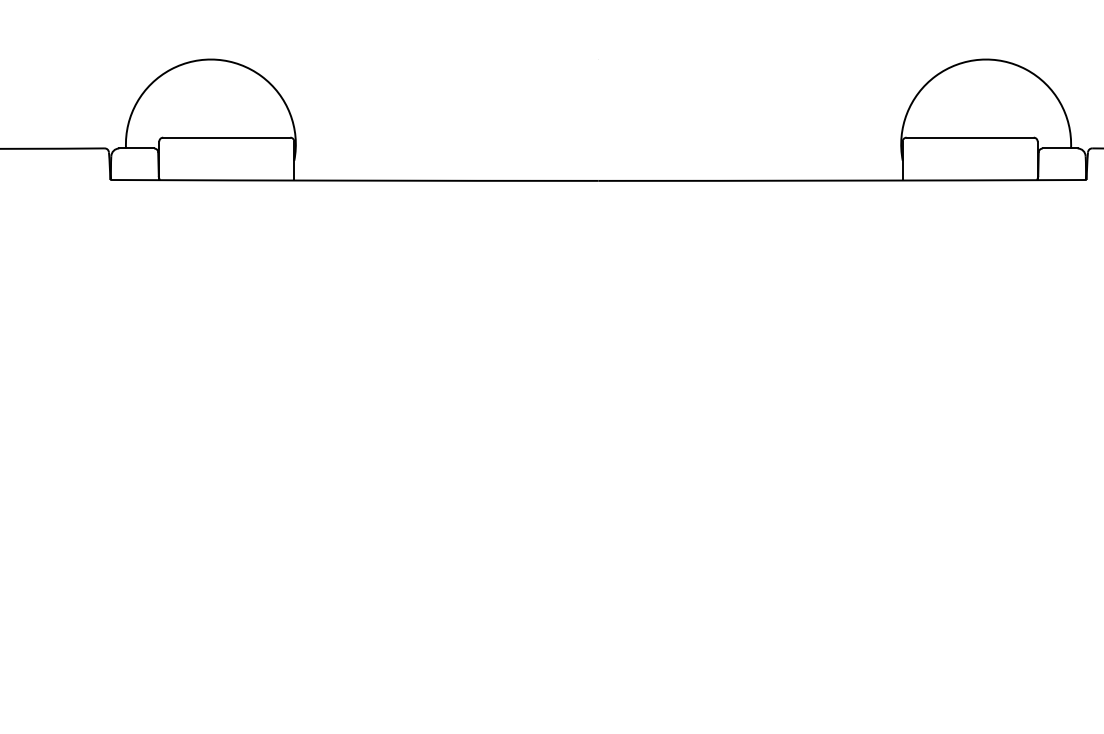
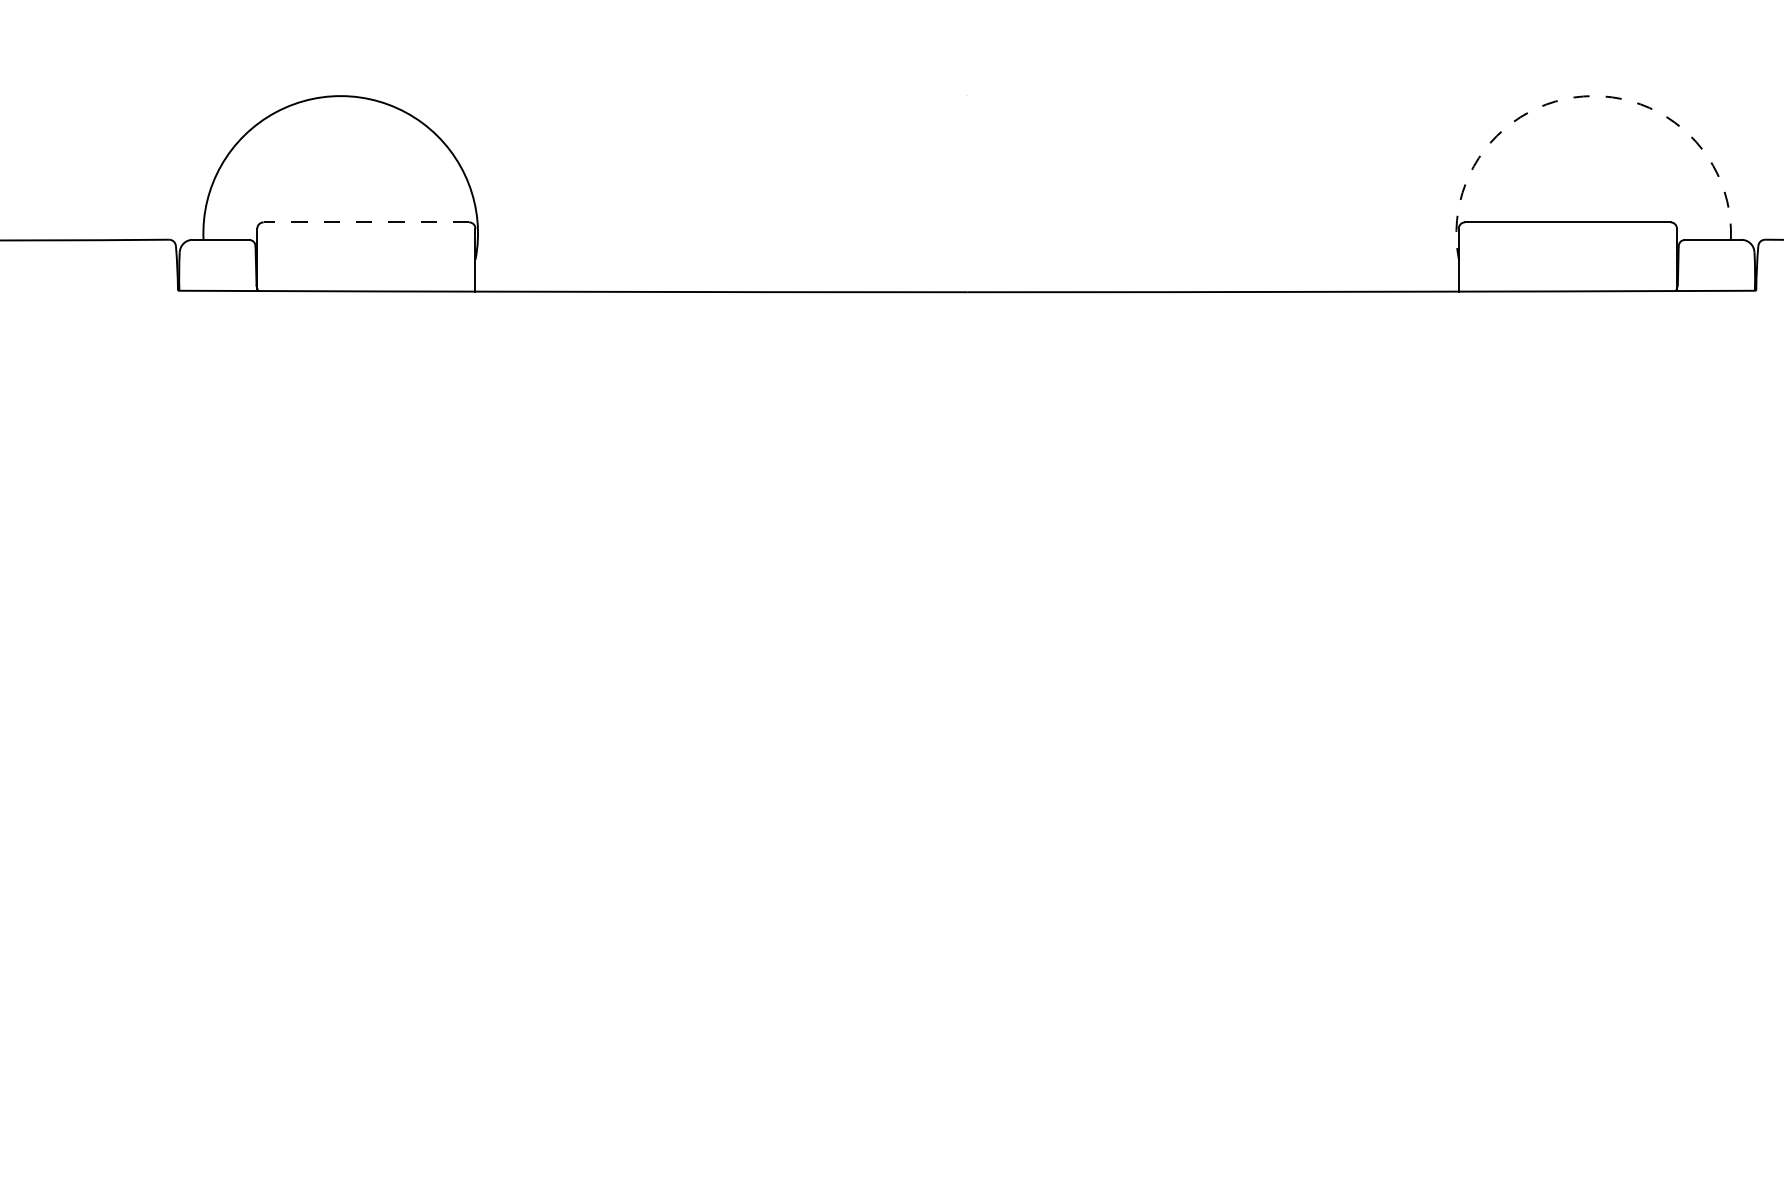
arc: (979, 59) -> (1582, 96), solid -> dashed
line: (226, 137) -> (365, 222), solid -> dashed

